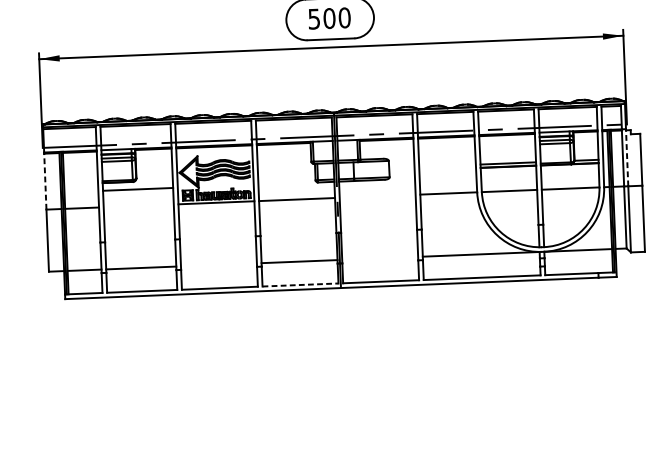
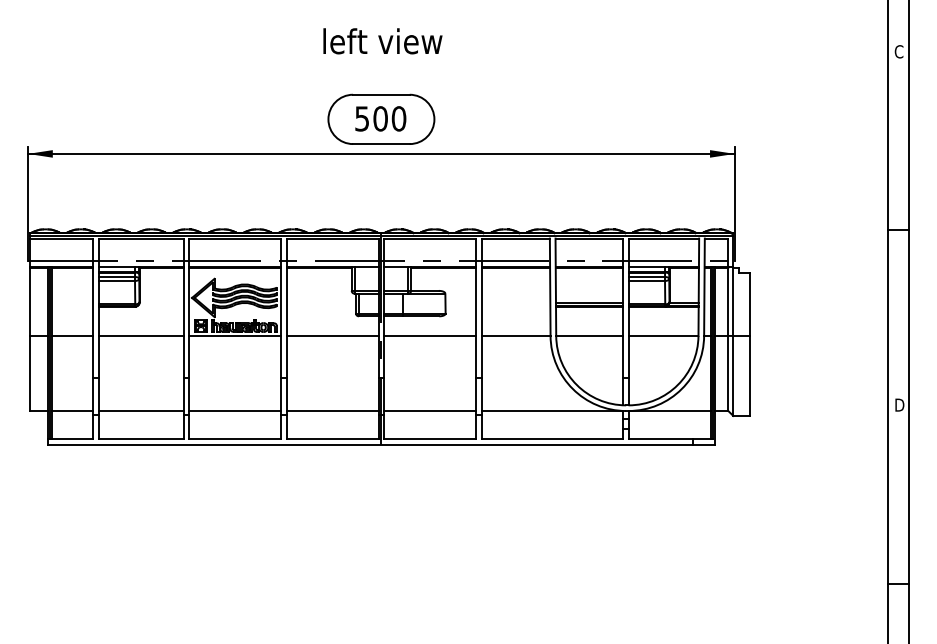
line: (627, 158) -> (733, 302), dashed -> solid
line: (45, 181) -> (29, 302), dashed -> solid
line: (137, 189) -> (140, 335), moved
line: (377, 195) -> (430, 335), added
line: (380, 258) -> (430, 411), added
line: (219, 265) -> (235, 411), added
line: (300, 285) -> (332, 439), dashed -> solid

